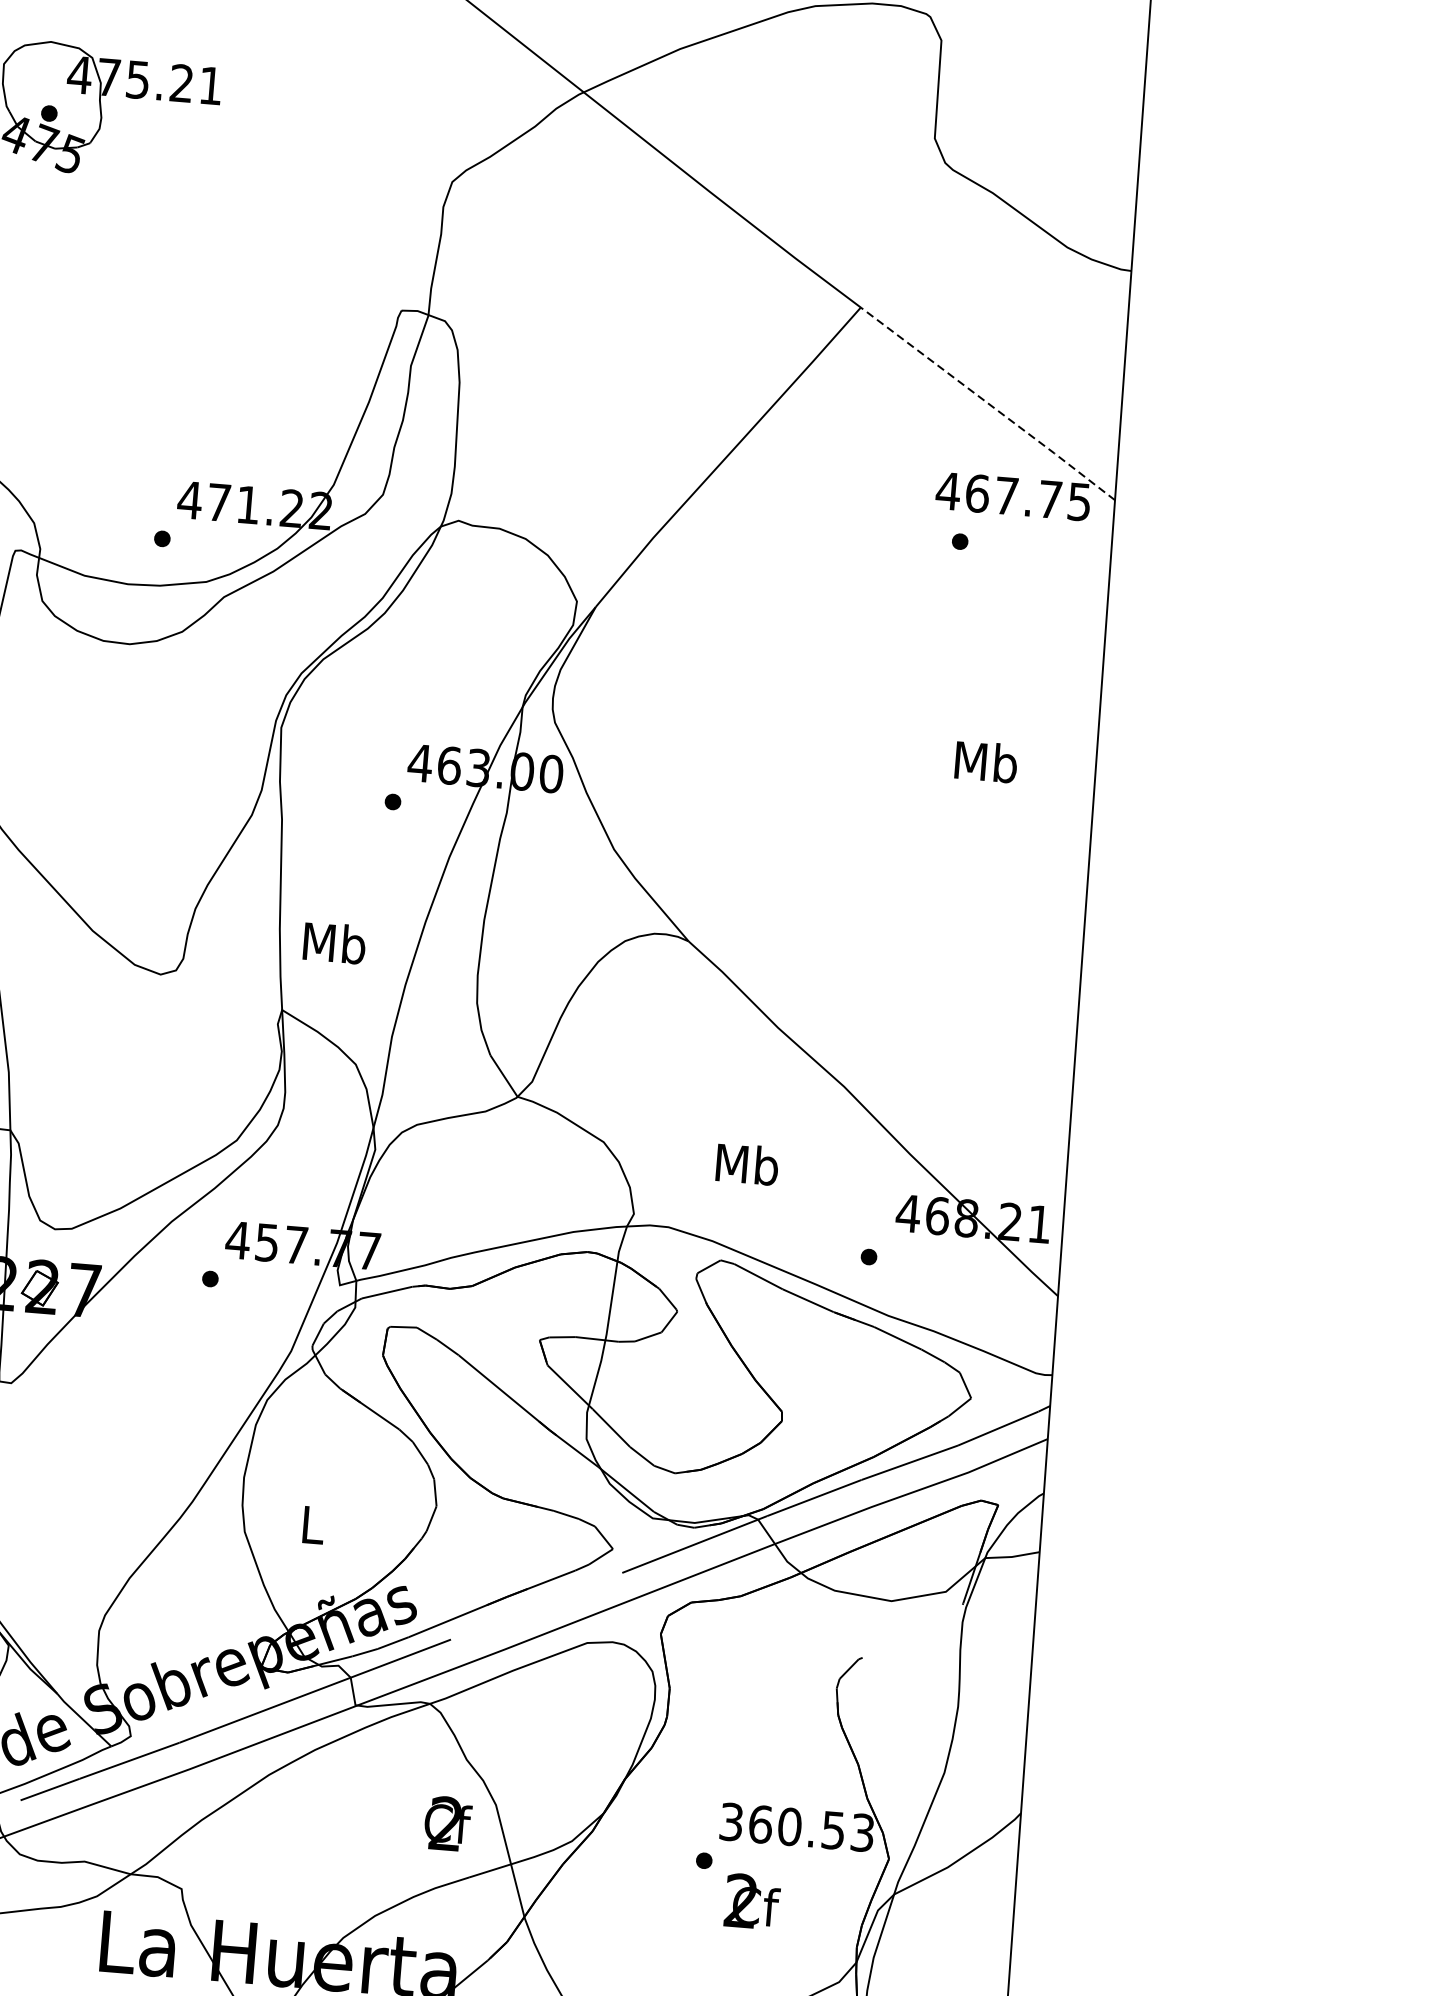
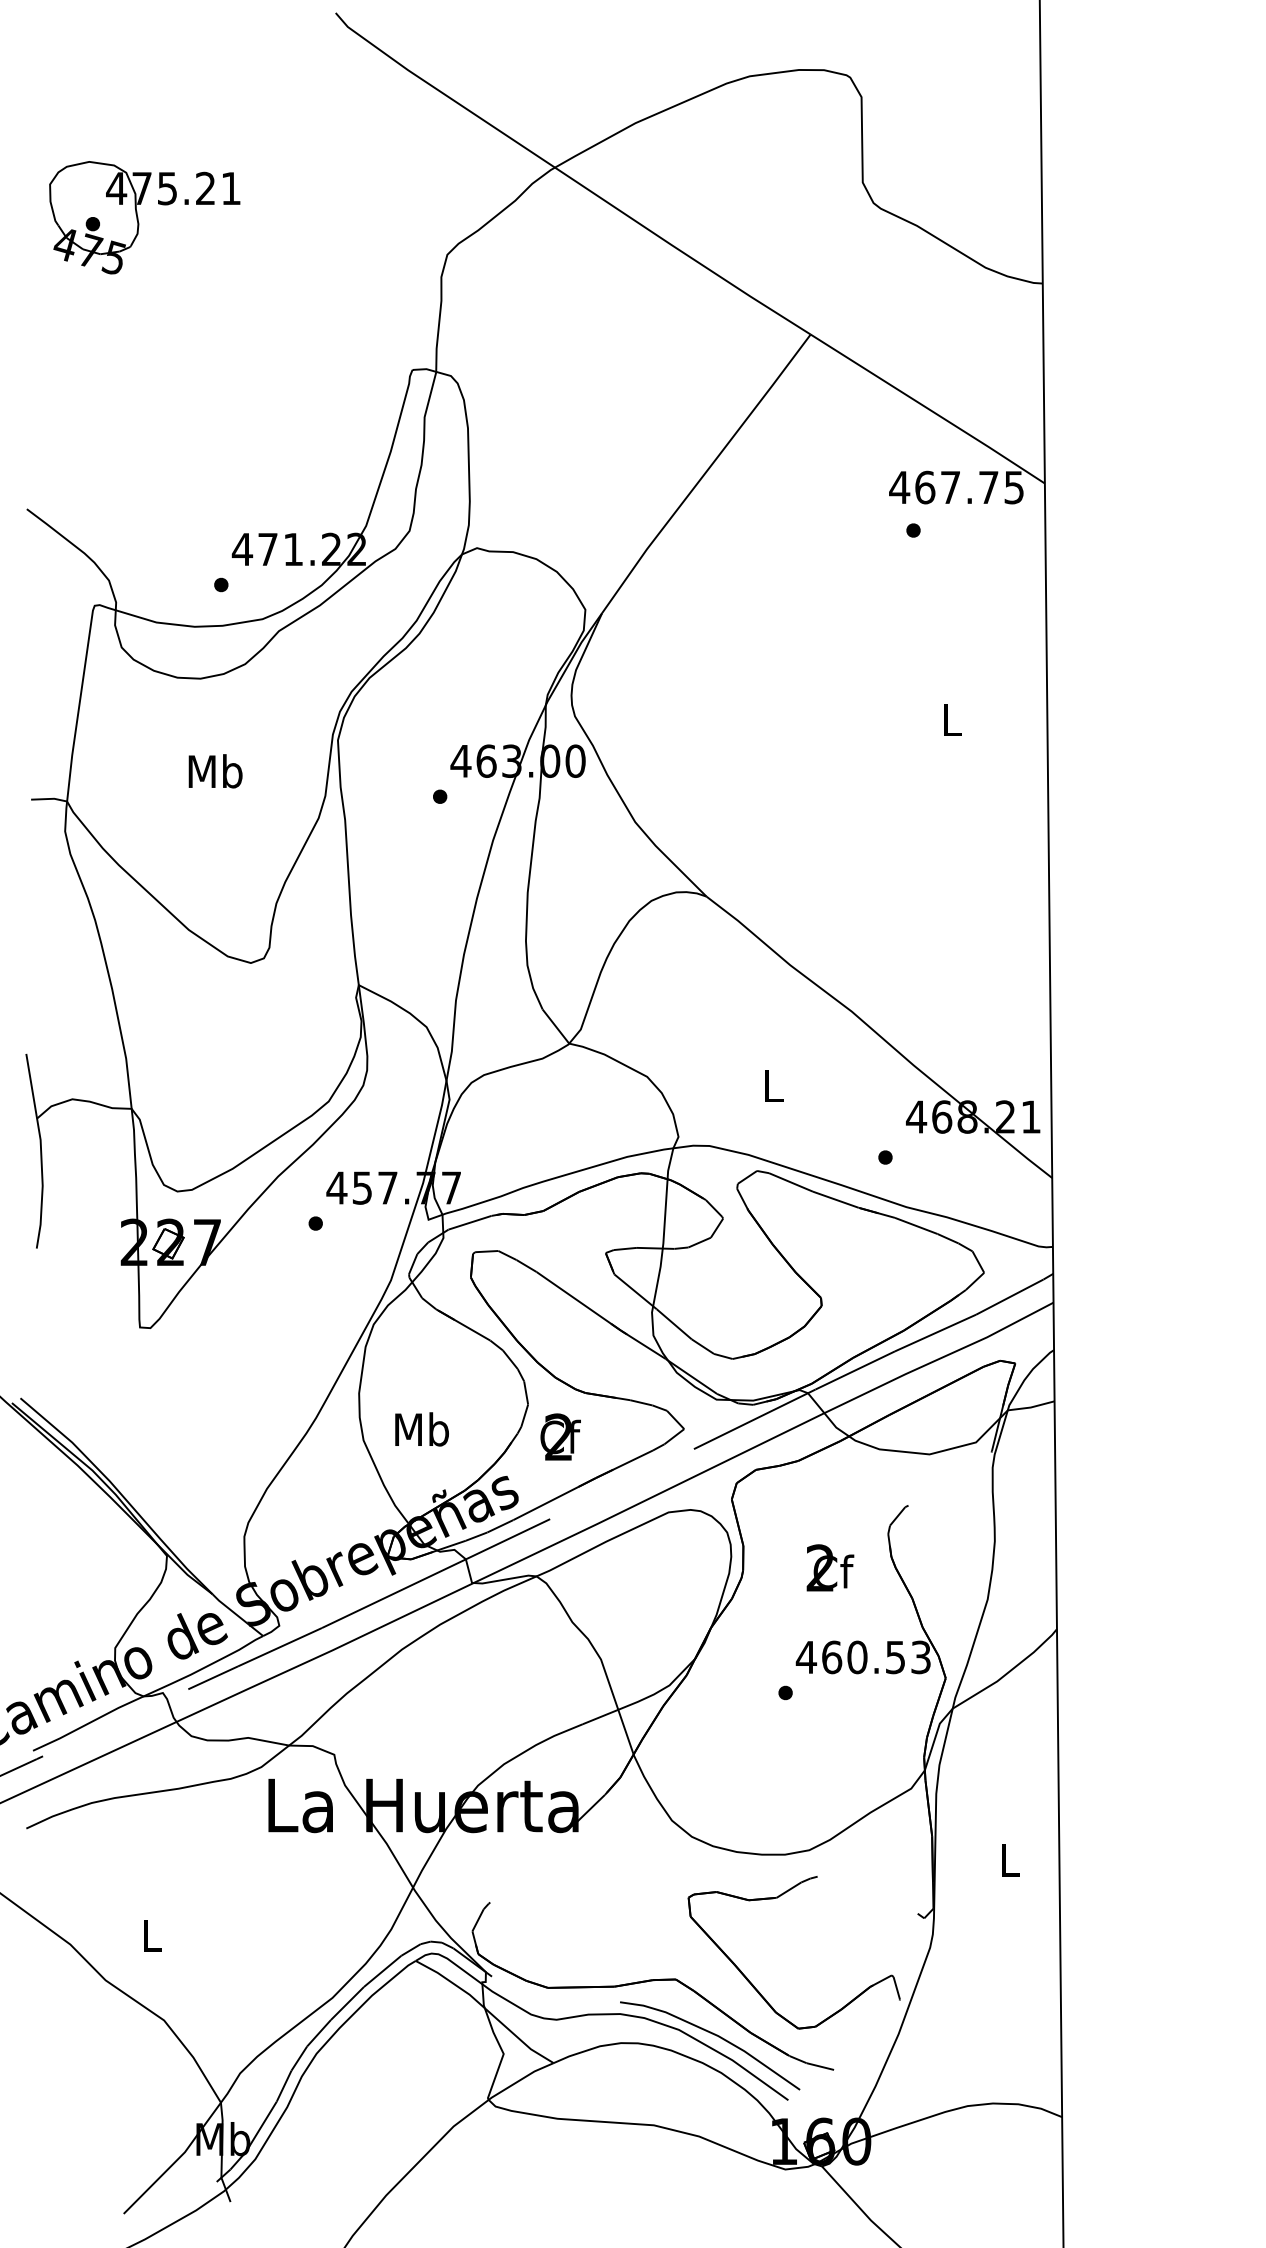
line: (988, 403) -> (928, 408), dashed -> solid
text: (985, 761) -> (951, 719), Mb -> L
text: (334, 943) -> (215, 771), moved
text: (747, 1164) -> (773, 1085), Mb -> L
text: (312, 1524) -> (421, 1429), L -> Mb
text: (731, 1822) -> (806, 1657), 360.53 -> 460.53
text: (447, 1823) -> (560, 1436), moved
text: (752, 1901) -> (830, 1567), moved

